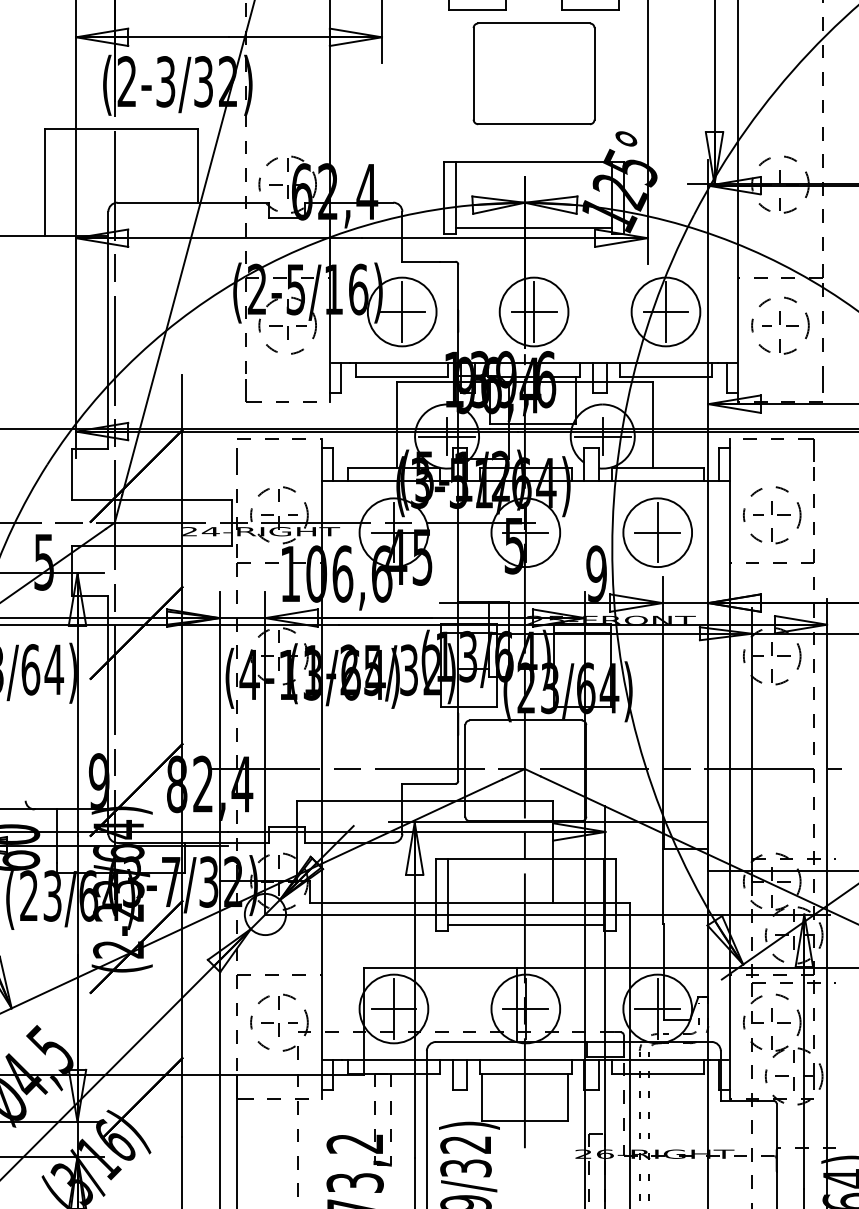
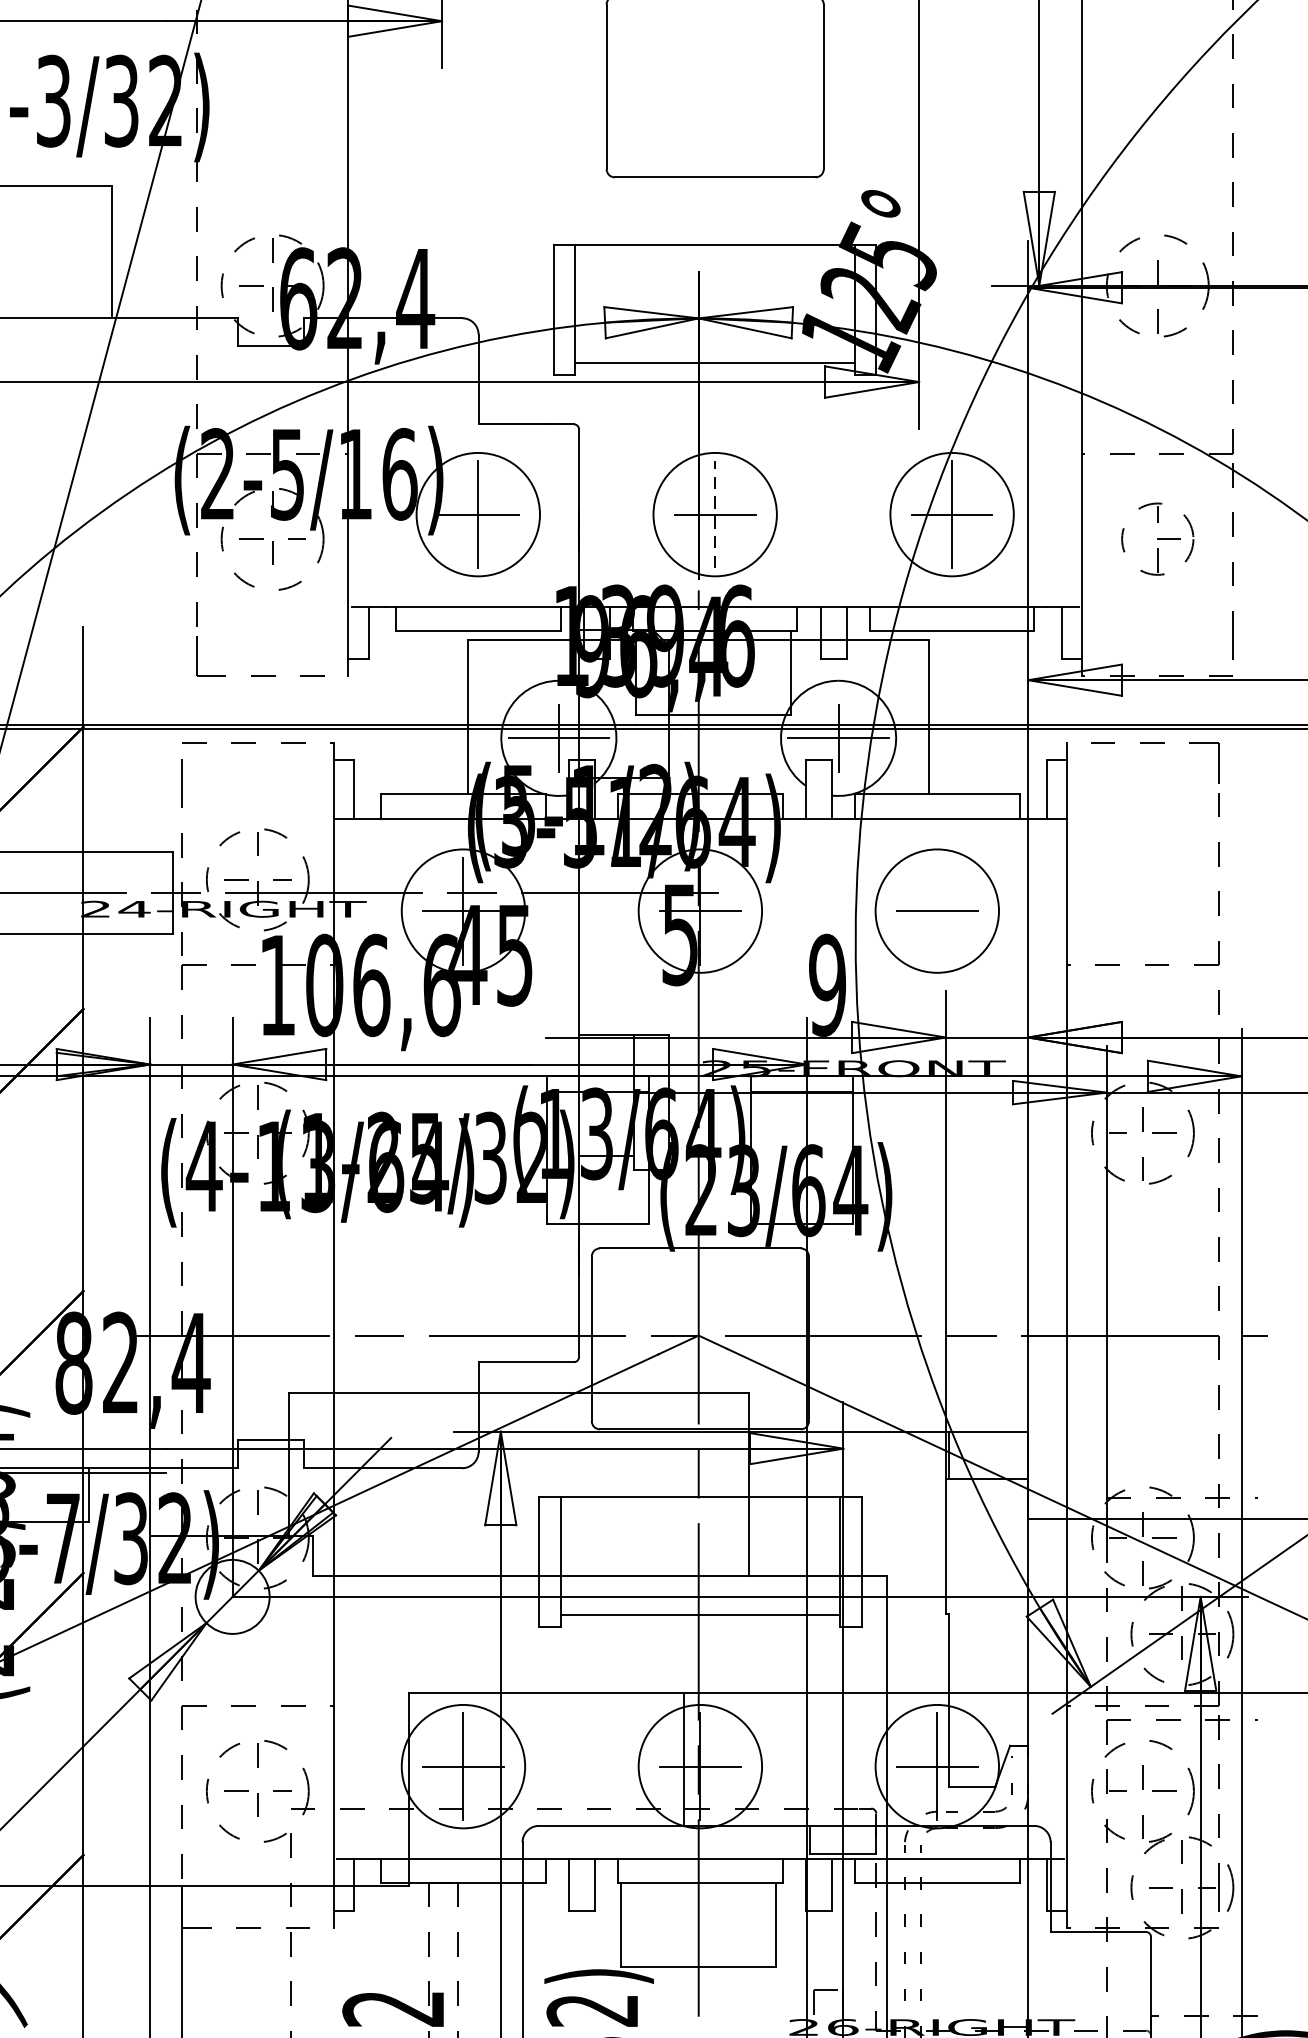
line: (534, 312) -> (715, 515), solid -> dashed
part: (780, 325) -> (1157, 538), size x0.7
part: (772, 515) -> (1143, 880), removed
line: (657, 532) -> (936, 910), removed

